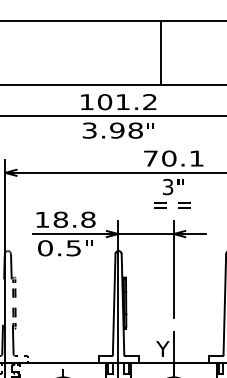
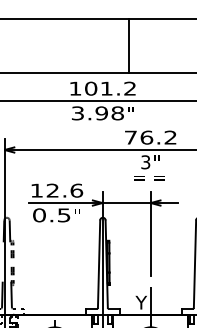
line: (161, 52) -> (129, 45), moved
text: (182, 158) -> (158, 137), 70.1 -> 76.2
text: (74, 219) -> (64, 190), 18.8 -> 12.6

